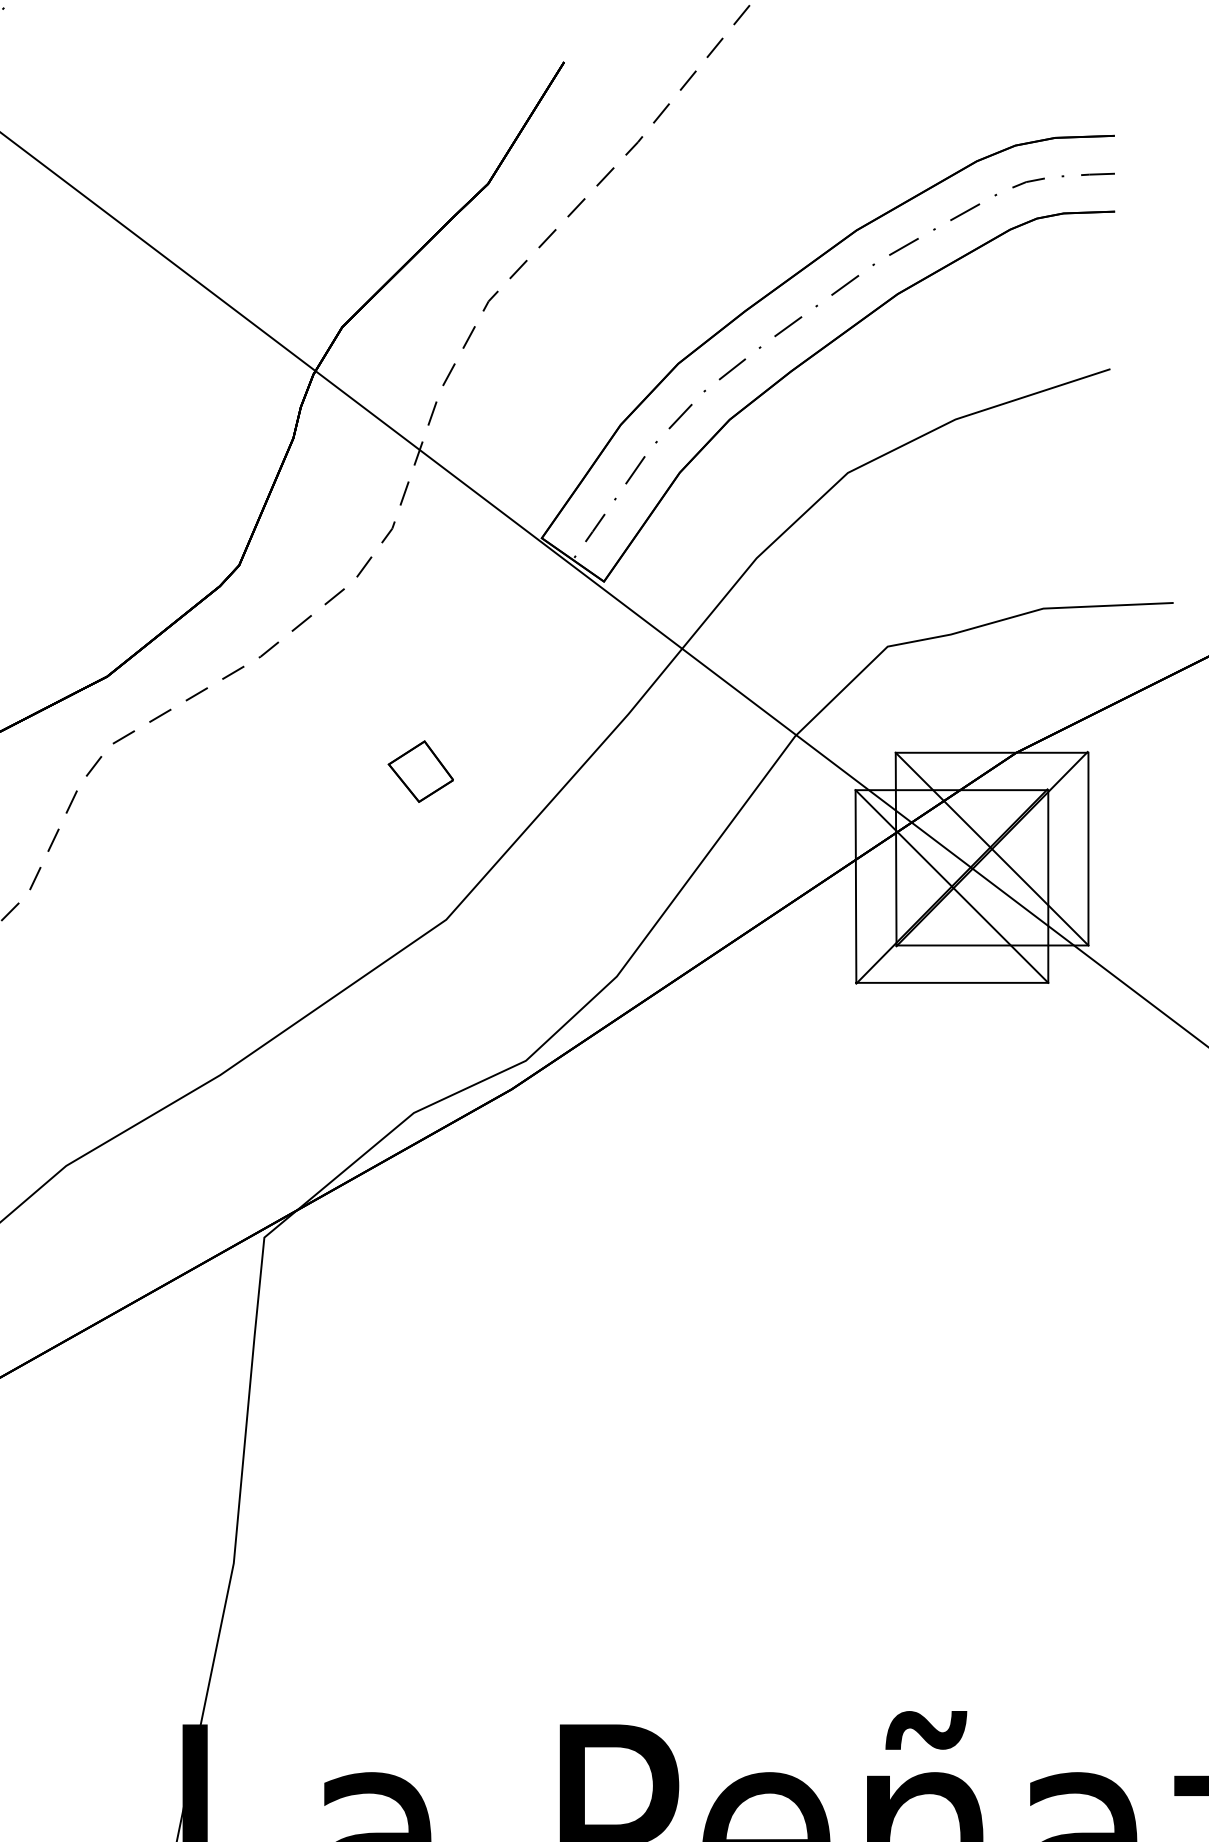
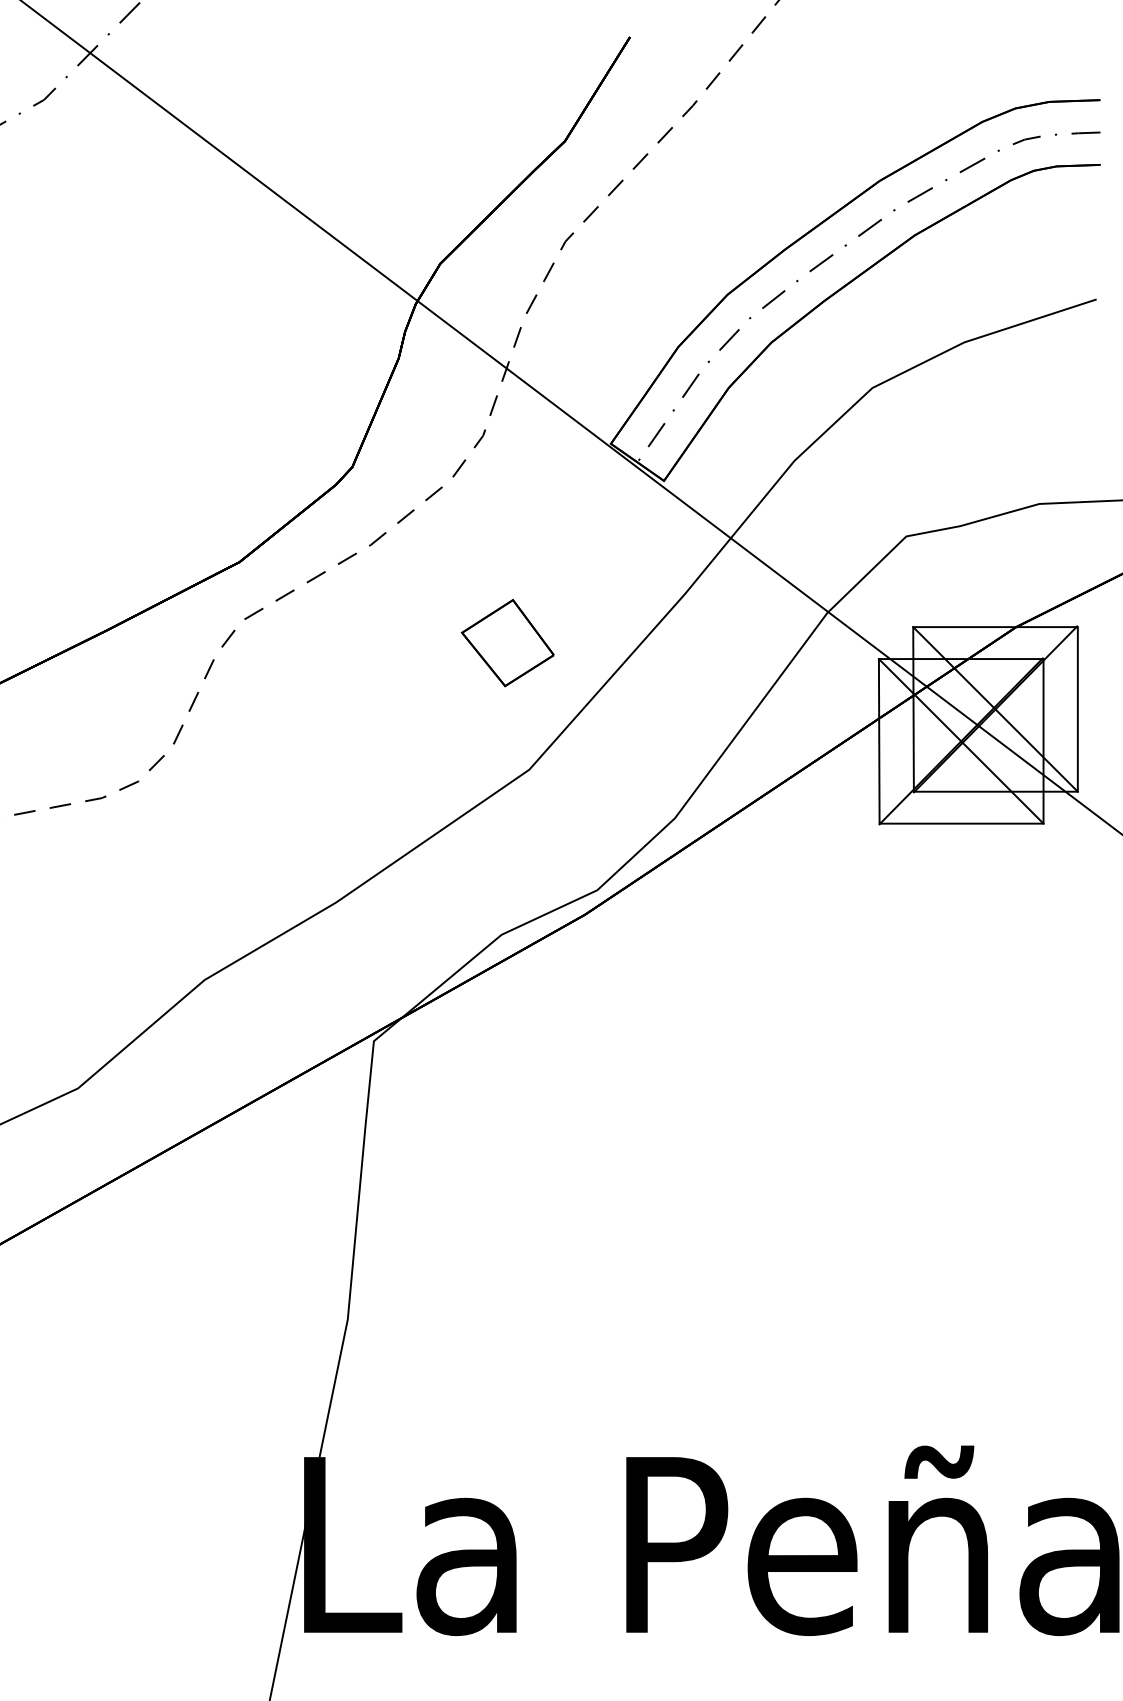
part: (420, 771) -> (507, 643), size x1.67

